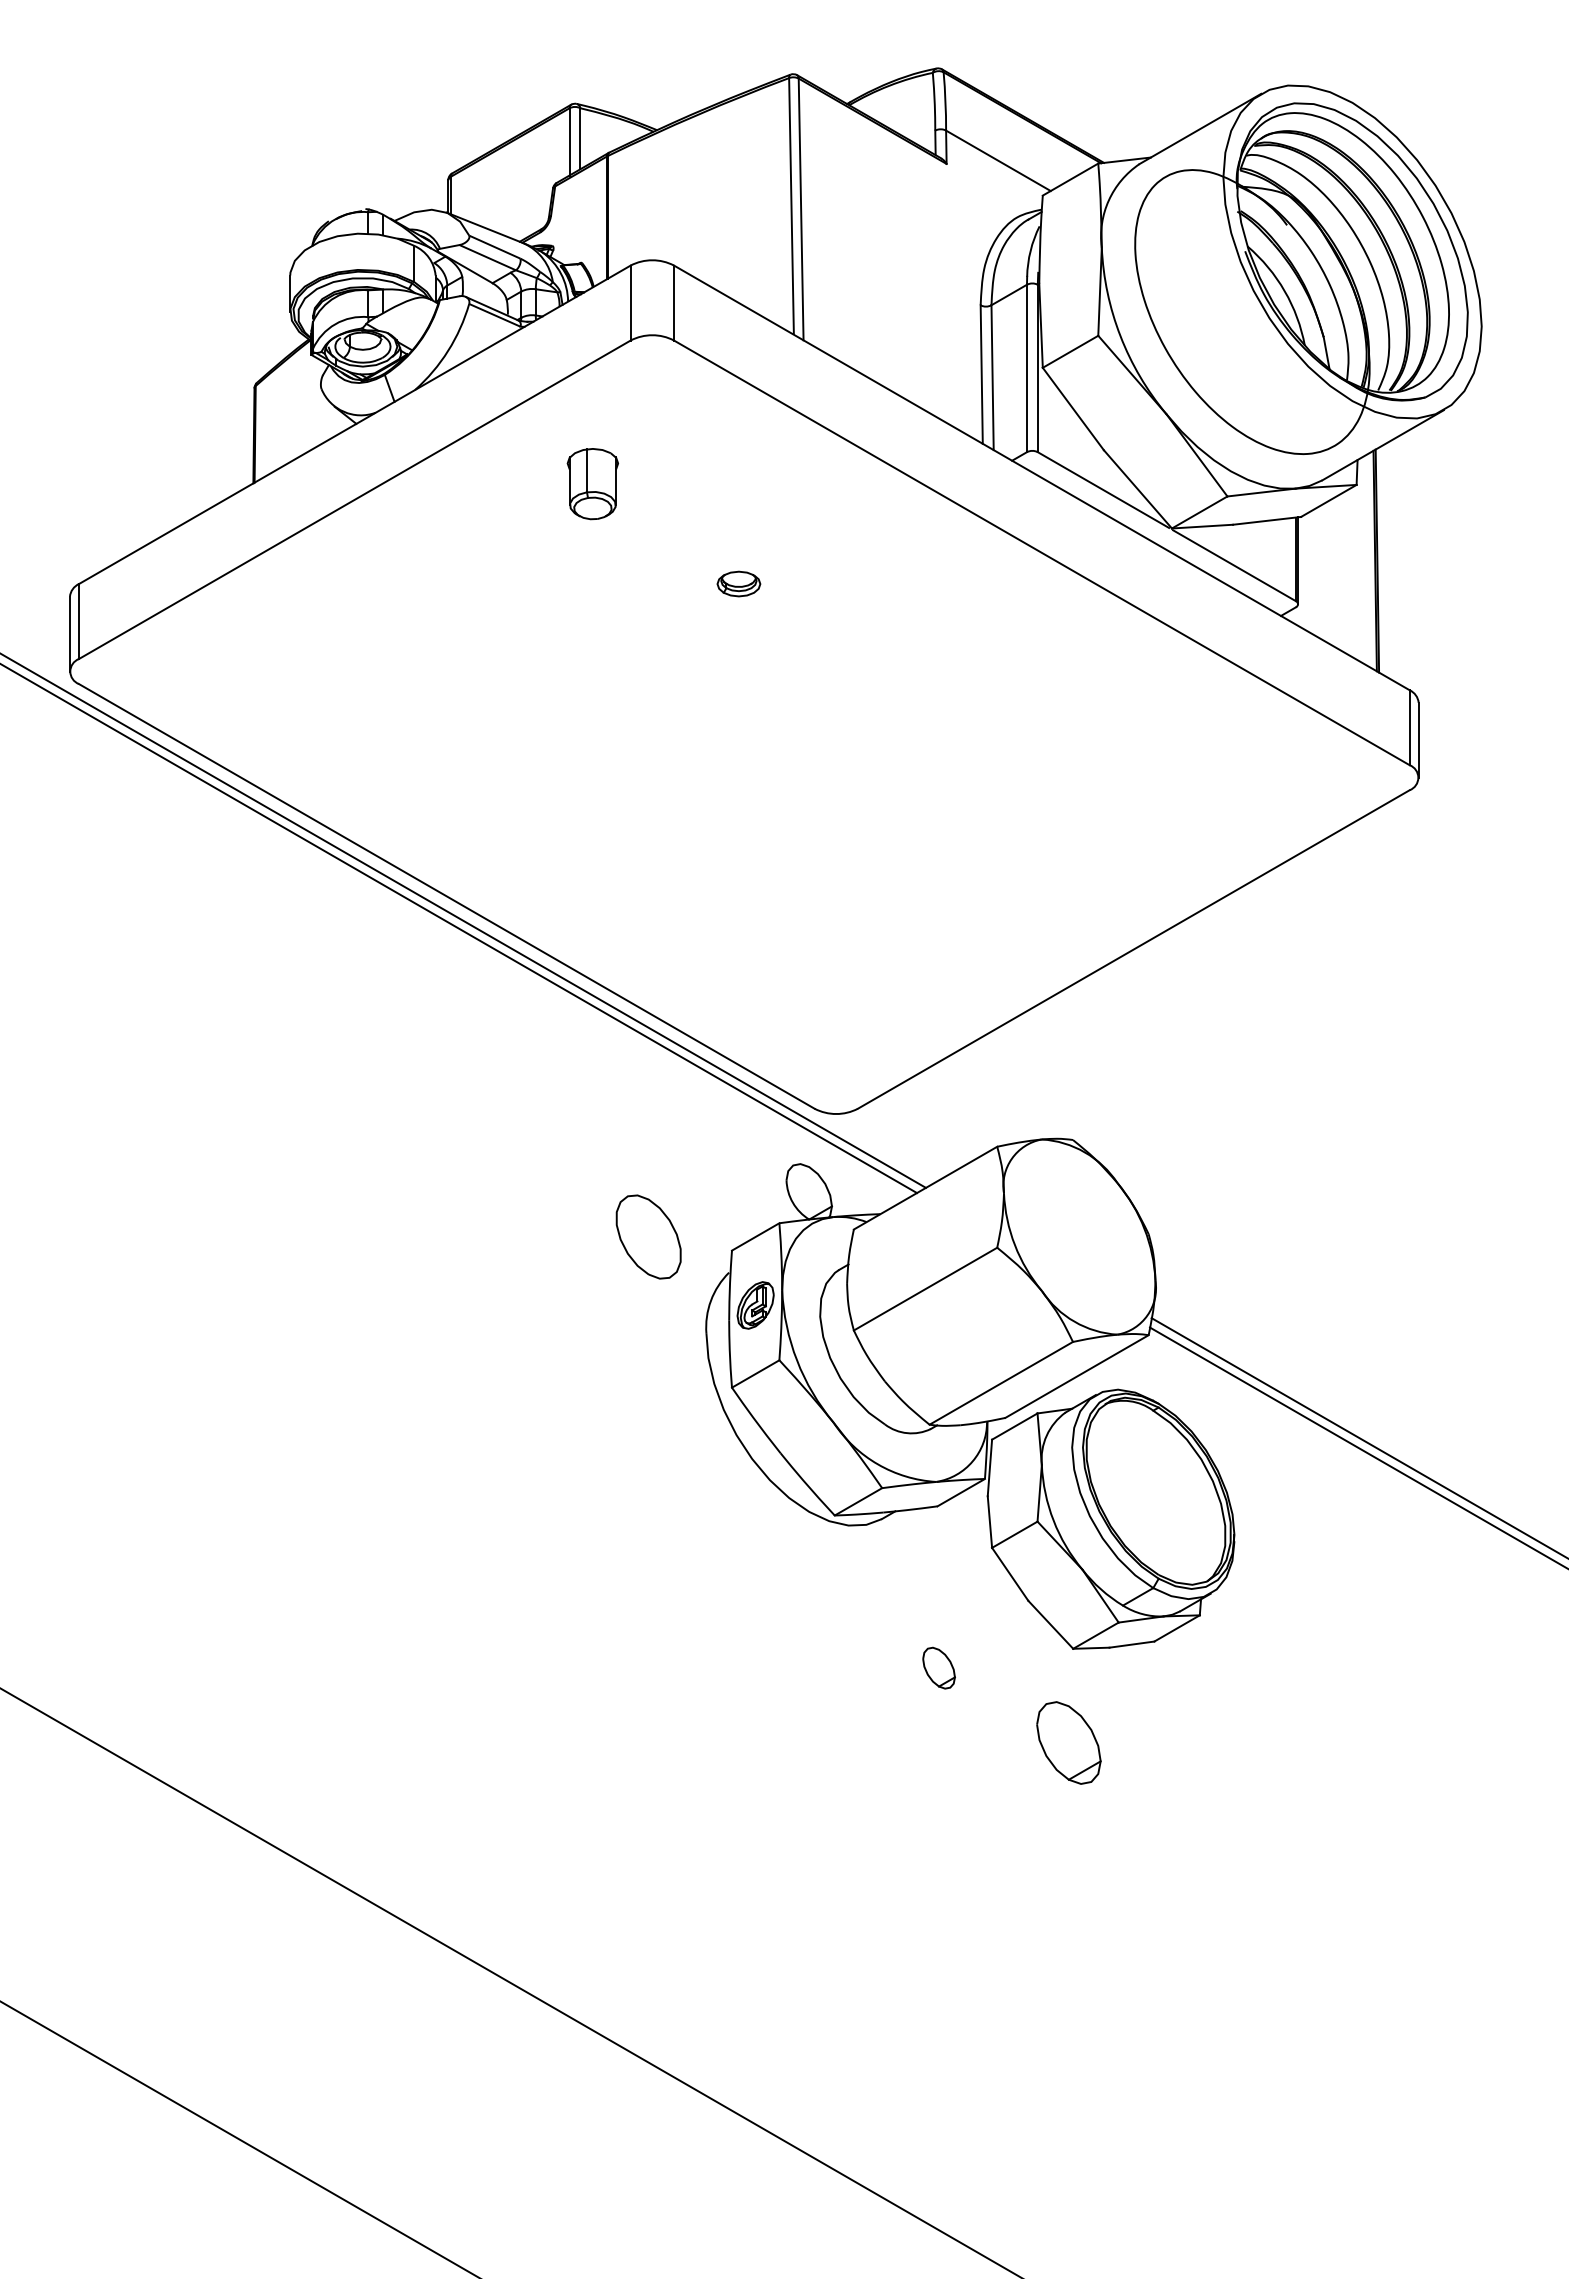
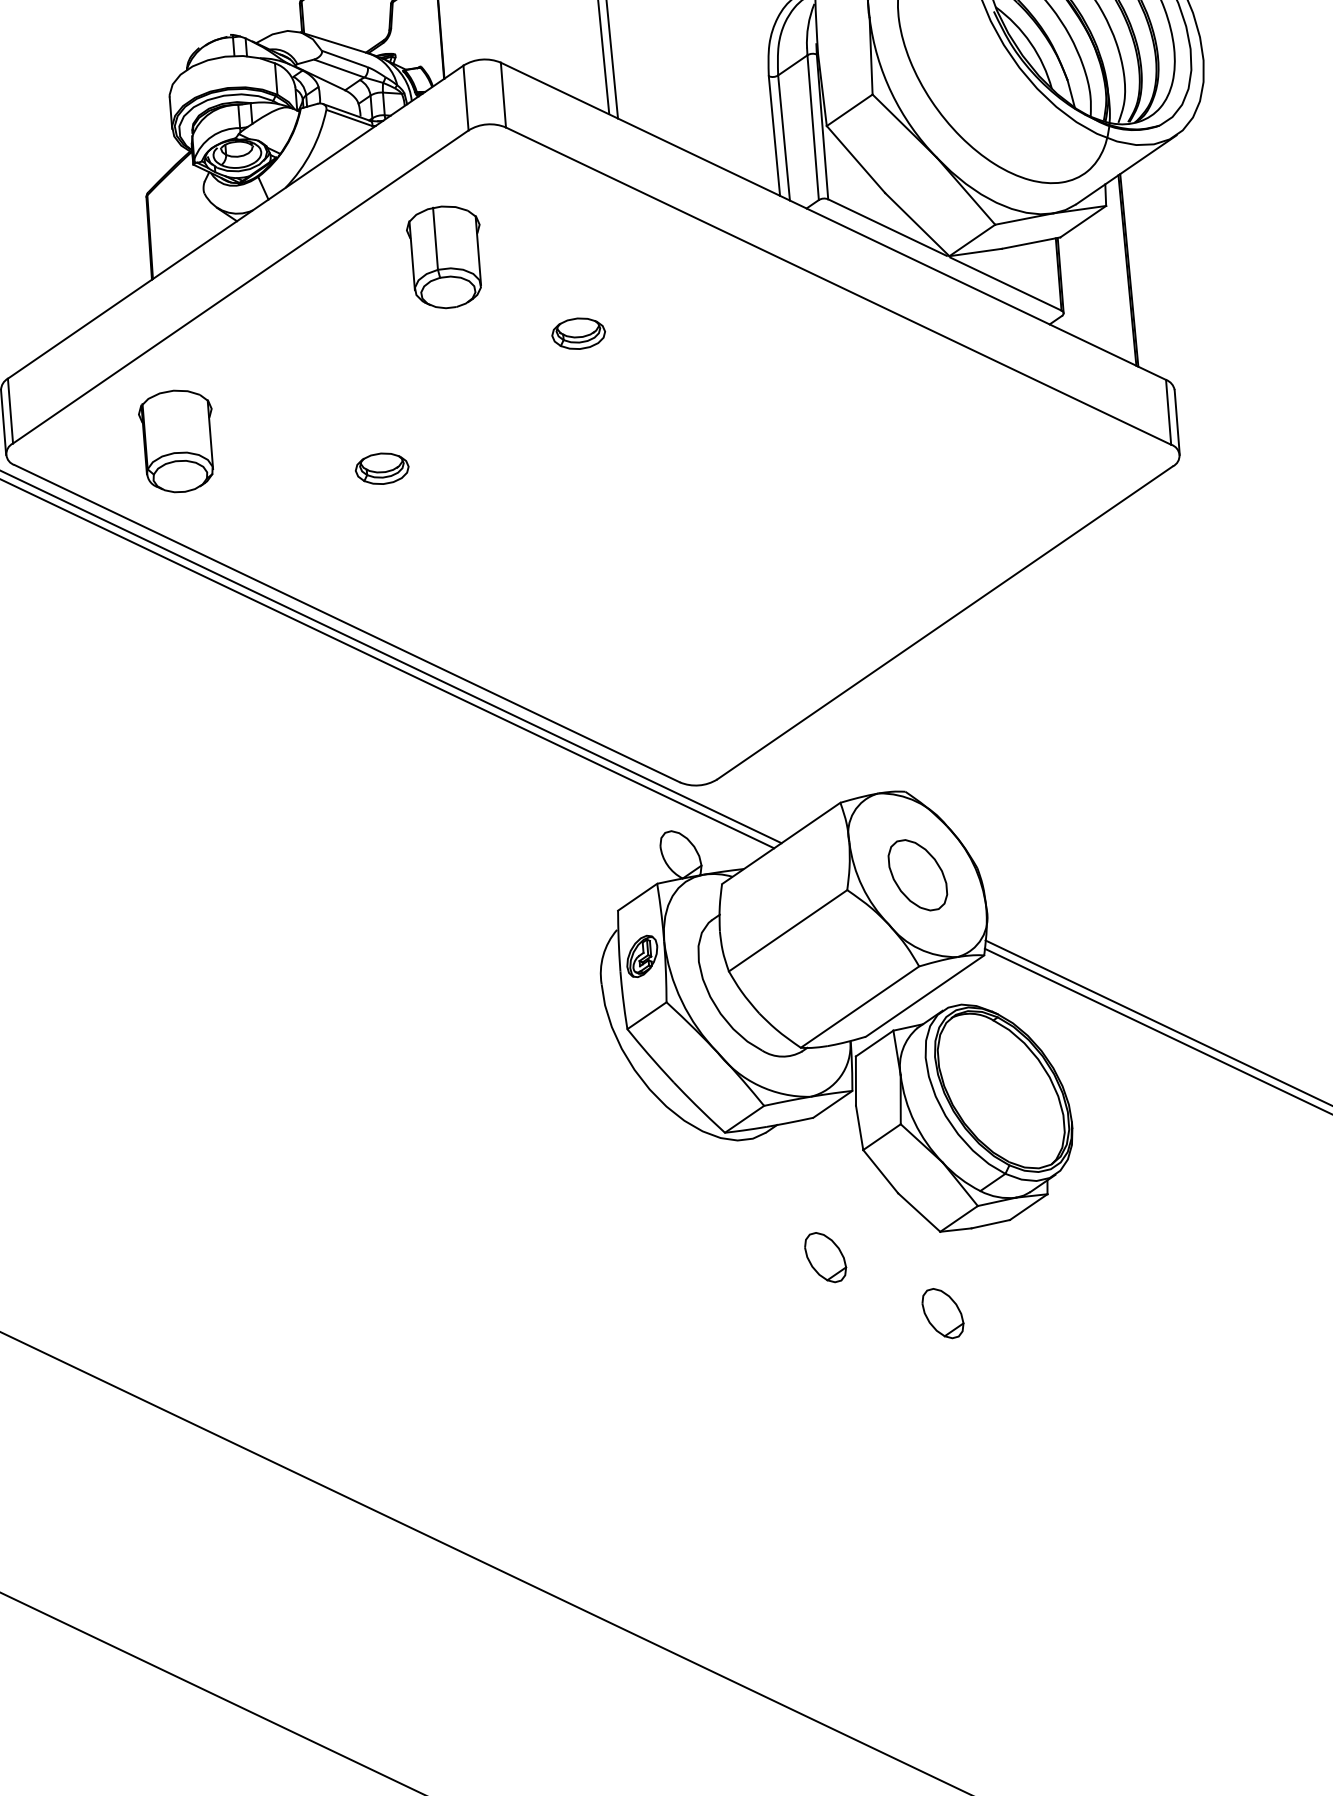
part: (592, 483) -> (445, 256), size x1.67
part: (738, 583) -> (578, 333), size x1.43
part: (268, 671) -> (177, 441), added
part: (500, 721) -> (381, 468), added
part: (648, 1236) -> (917, 874), moved
part: (938, 1668) -> (825, 1258), size x1.43
part: (1068, 1742) -> (942, 1313), size x0.71

